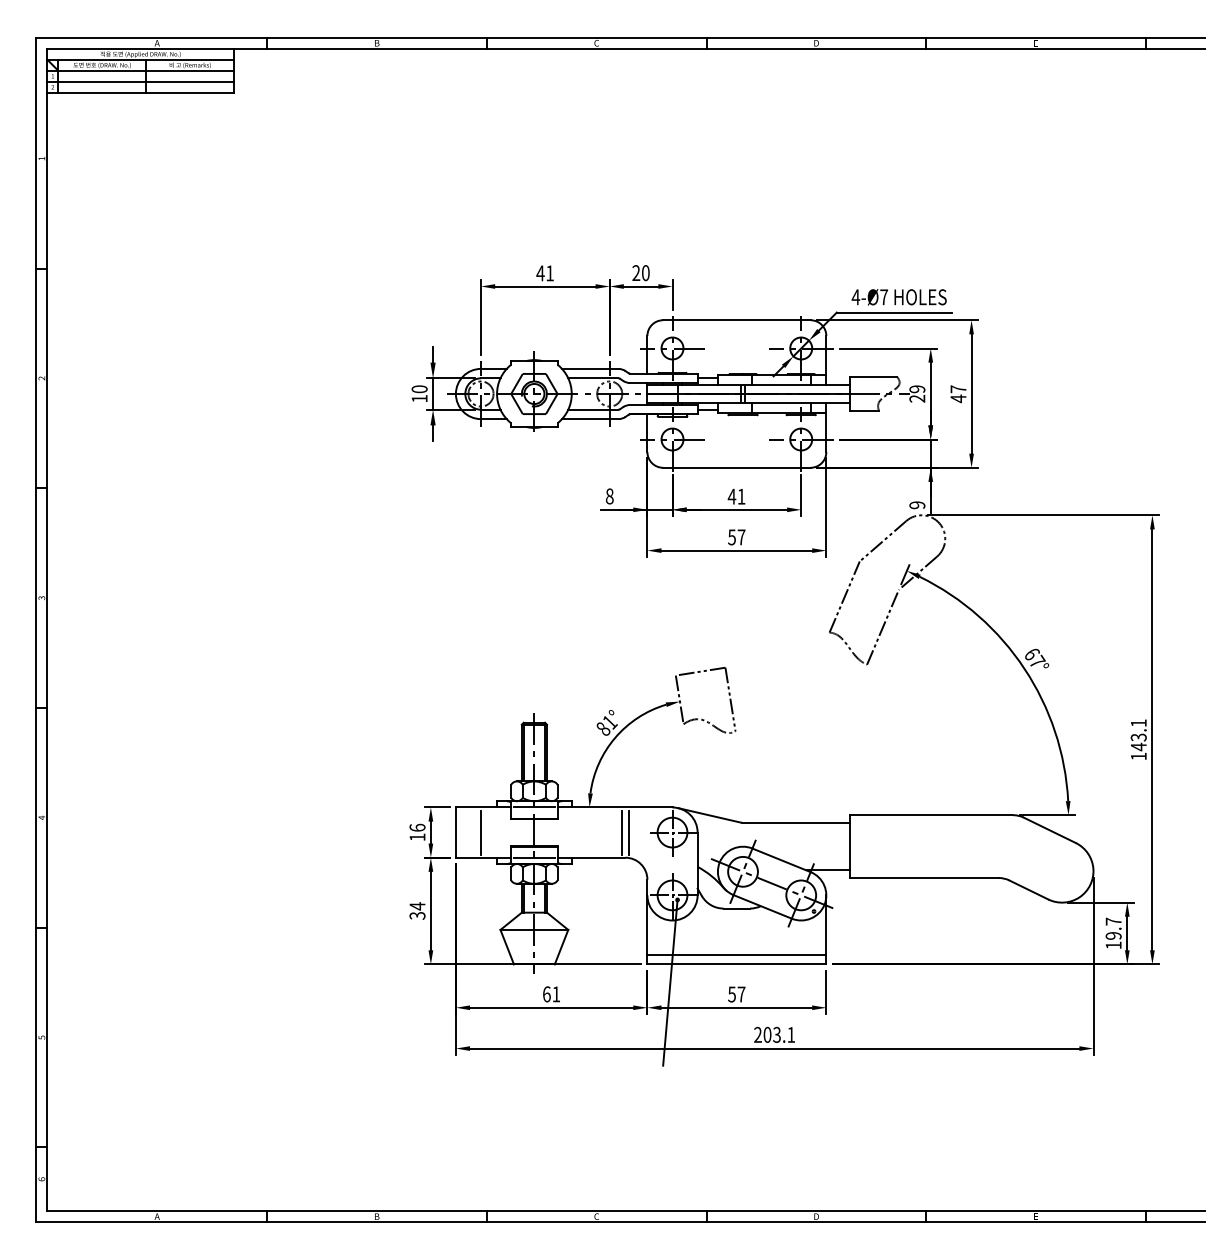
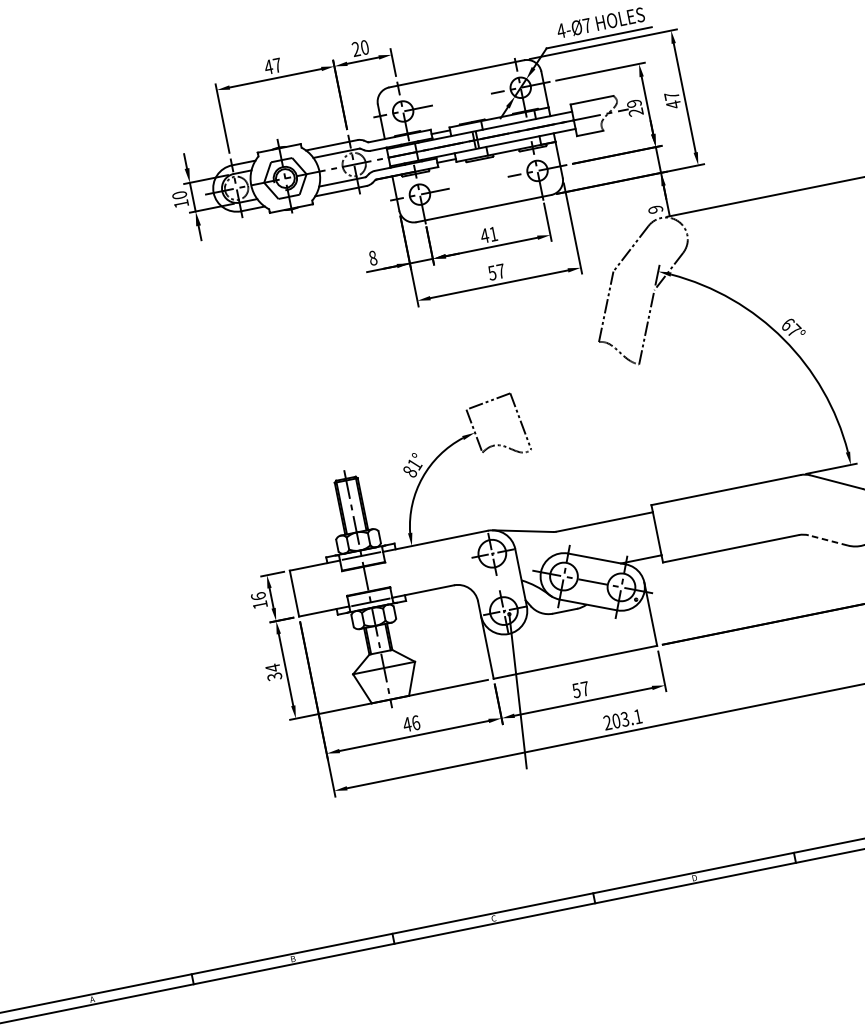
text: (549, 273) -> (276, 65), 41 -> 47
line: (481, 832) -> (317, 588), removed
line: (621, 832) -> (445, 563), removed
line: (629, 832) -> (453, 561), removed
line: (1028, 889) -> (828, 540), solid -> dashed
line: (736, 955) -> (573, 654), removed
text: (551, 994) -> (411, 723), 61 -> 46

